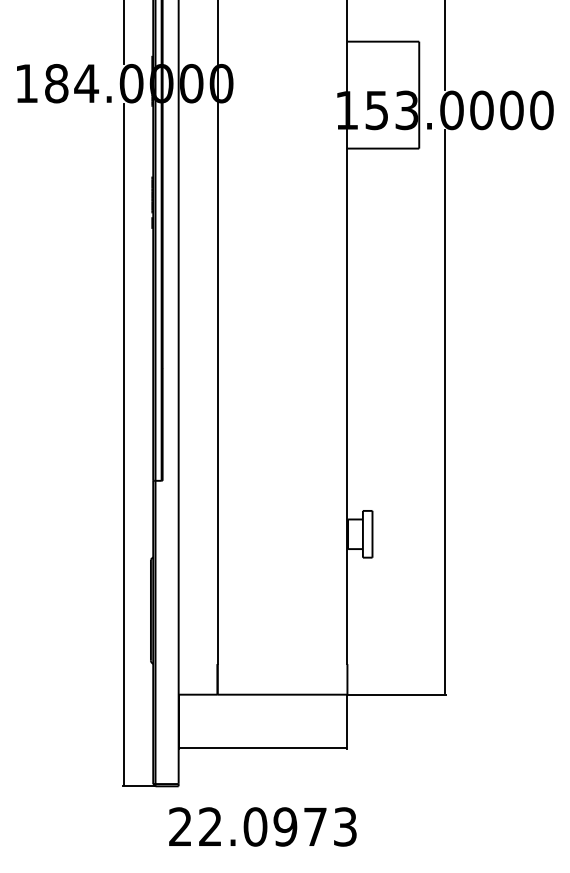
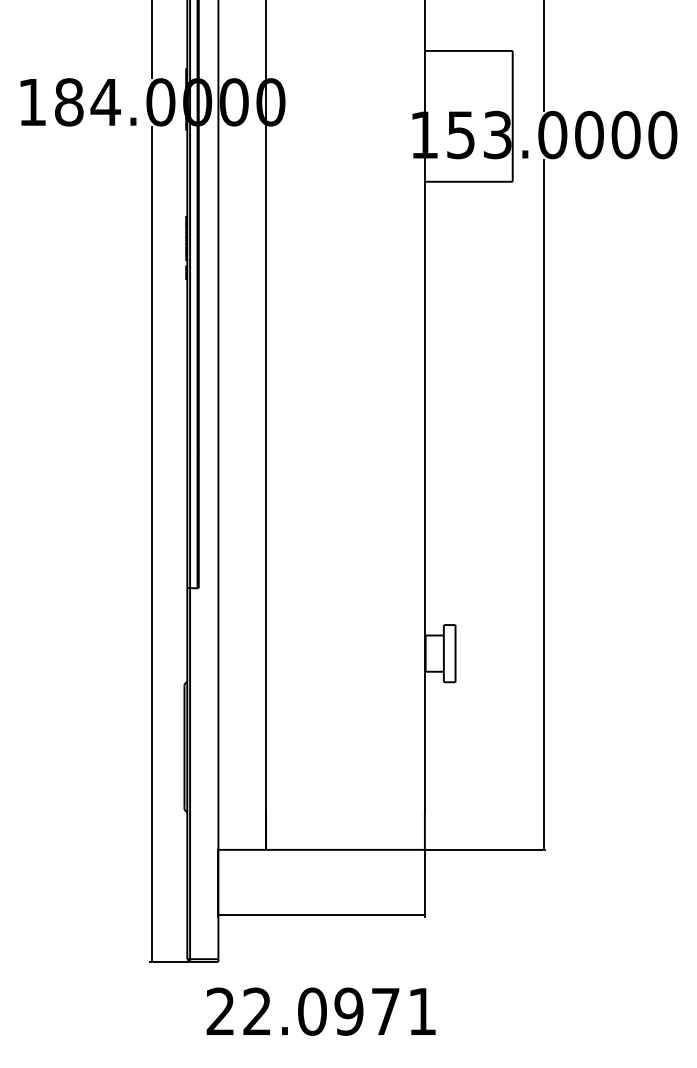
text: (345, 826) -> (422, 1011), 22.0973 -> 22.0971

